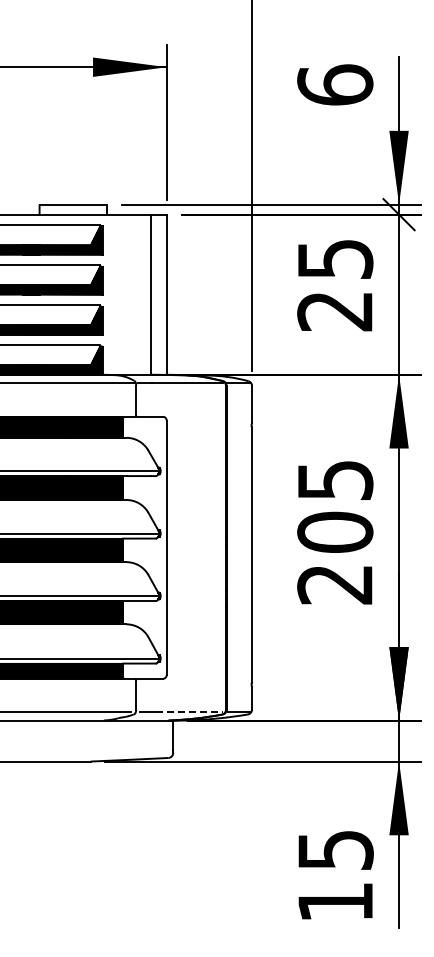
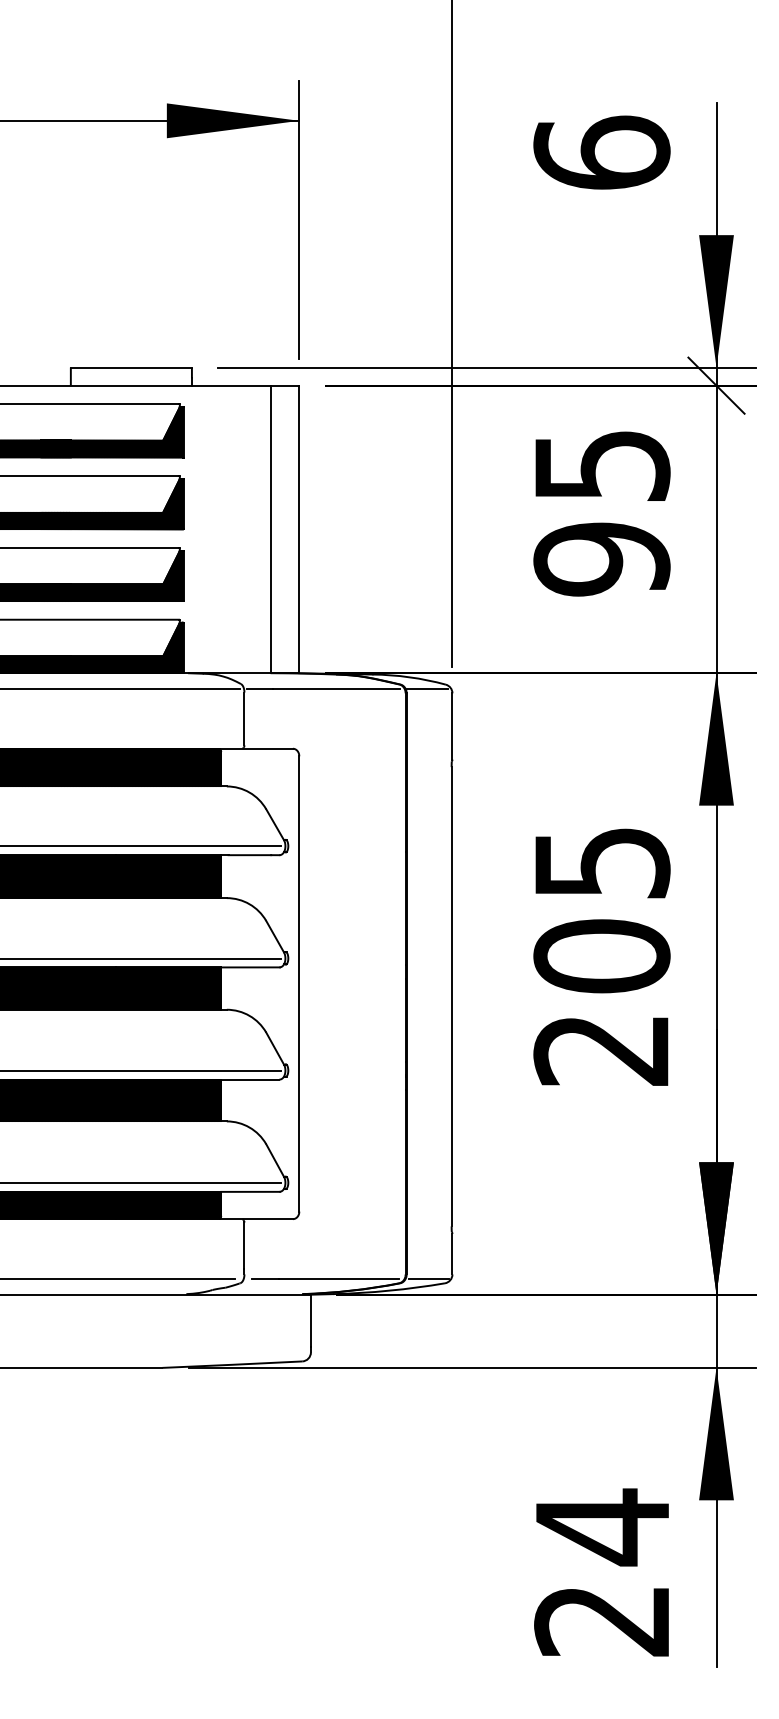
text: (335, 311) -> (602, 559), 25 -> 95
line: (189, 711) -> (340, 1277), dashed -> solid
text: (335, 875) -> (602, 1572), 15 -> 24

